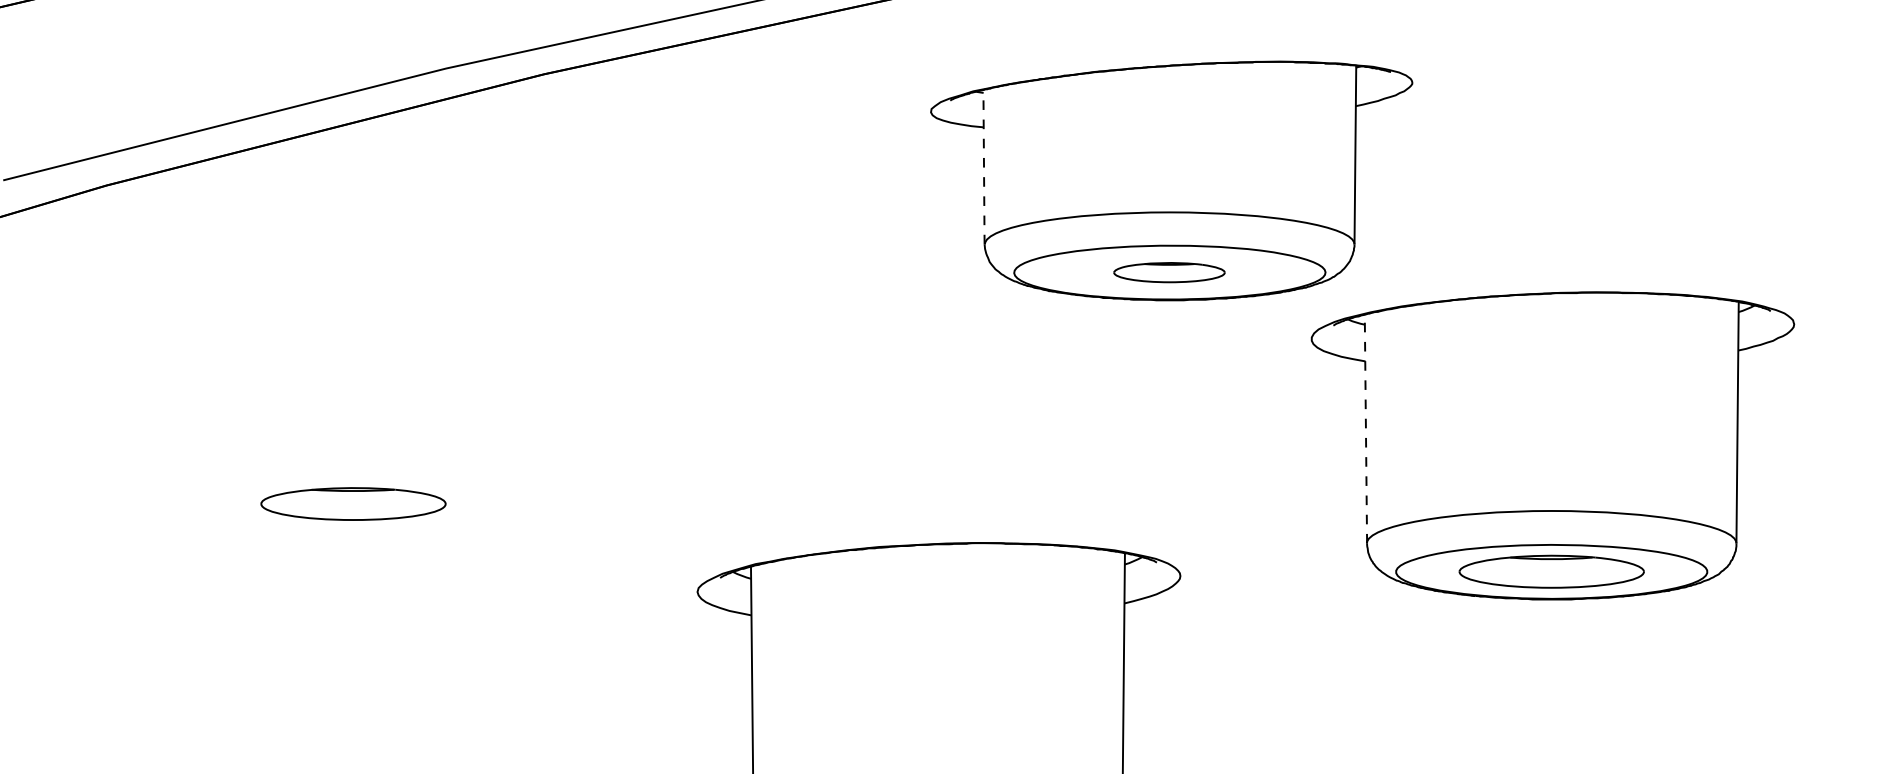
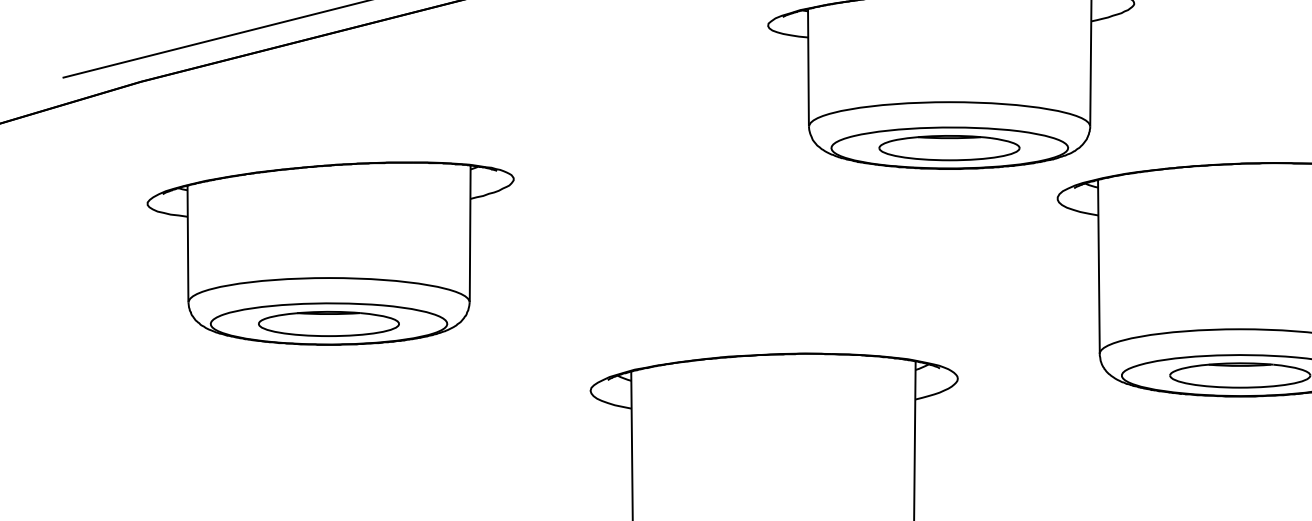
line: (984, 166) -> (808, 67), dashed -> solid
part: (1169, 272) -> (949, 147), size x1.67
part: (355, 411) -> (330, 253), added
line: (1365, 428) -> (1098, 266), dashed -> solid

